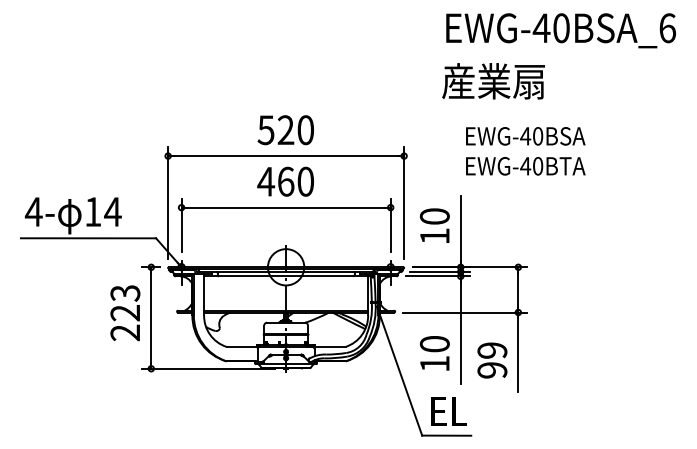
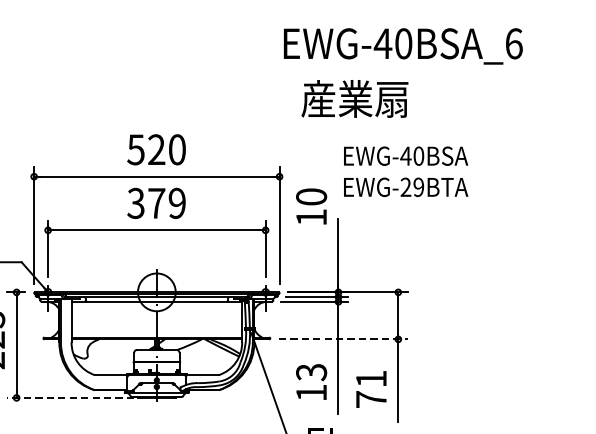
text: (560, 30) -> (402, 46), moved
text: (493, 81) -> (354, 99), moved
text: (531, 166) -> (412, 187), EWG-40BTA -> EWG-29BTA
text: (285, 181) -> (156, 203), 460 -> 379
text: (434, 225) -> (311, 206), moved
line: (465, 312) -> (343, 339), solid -> dashed
text: (434, 344) -> (311, 372), 10 -> 13
text: (492, 360) -> (371, 389), 99 -> 71
line: (208, 368) -> (76, 397), solid -> dashed

